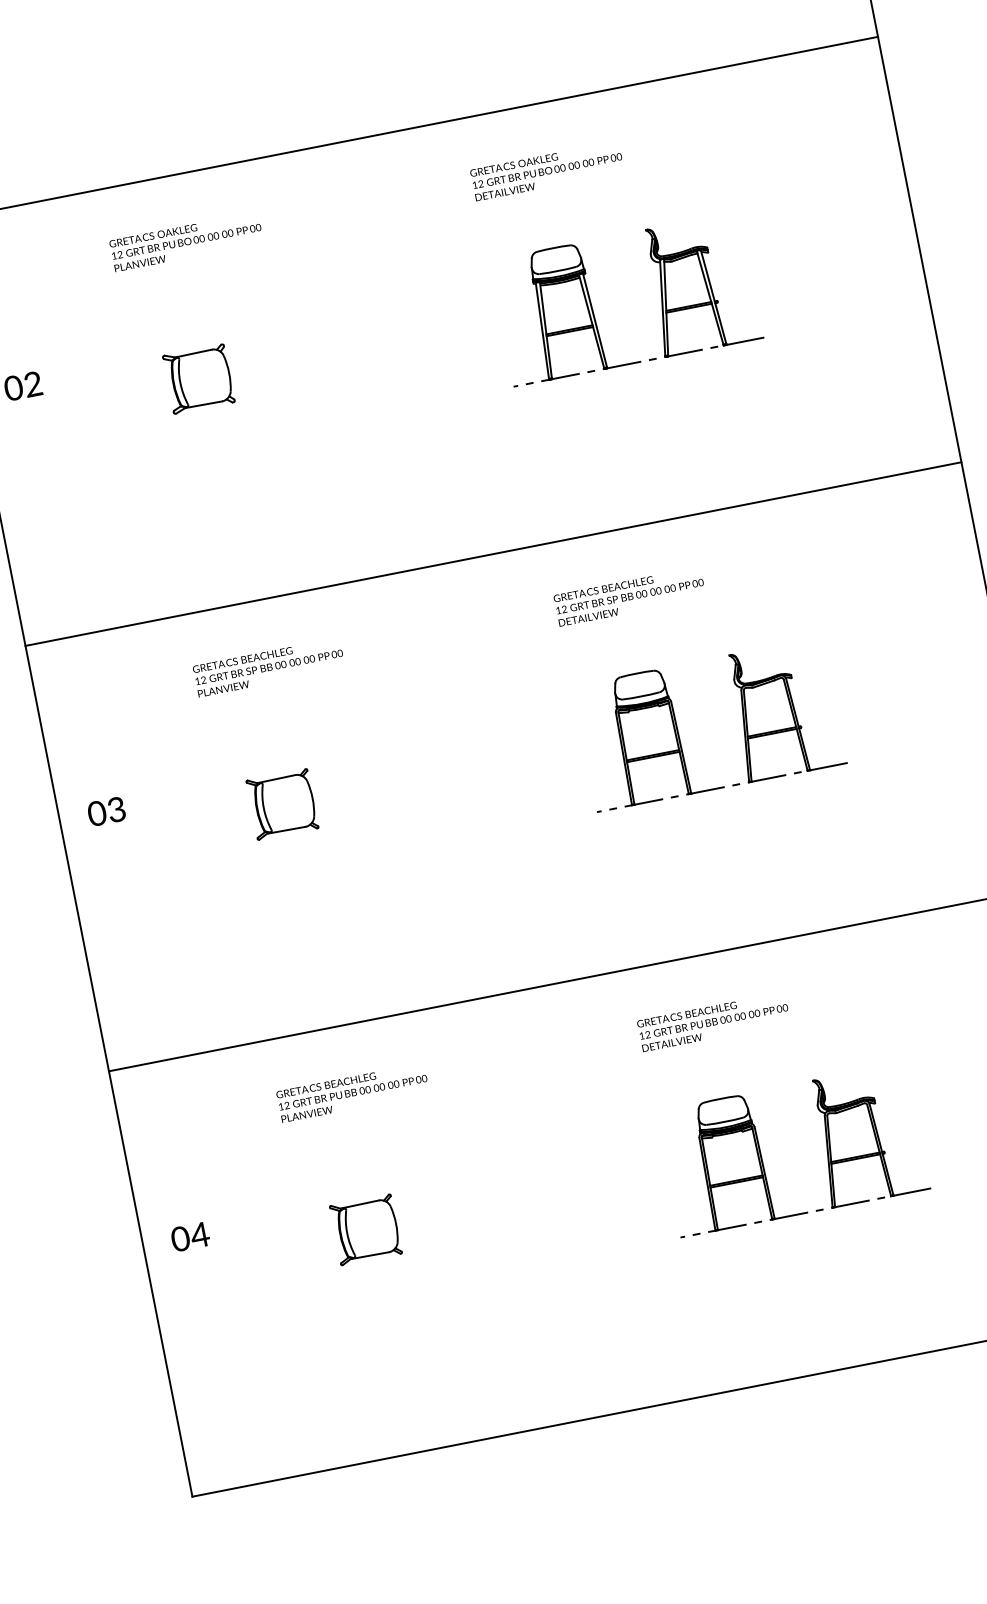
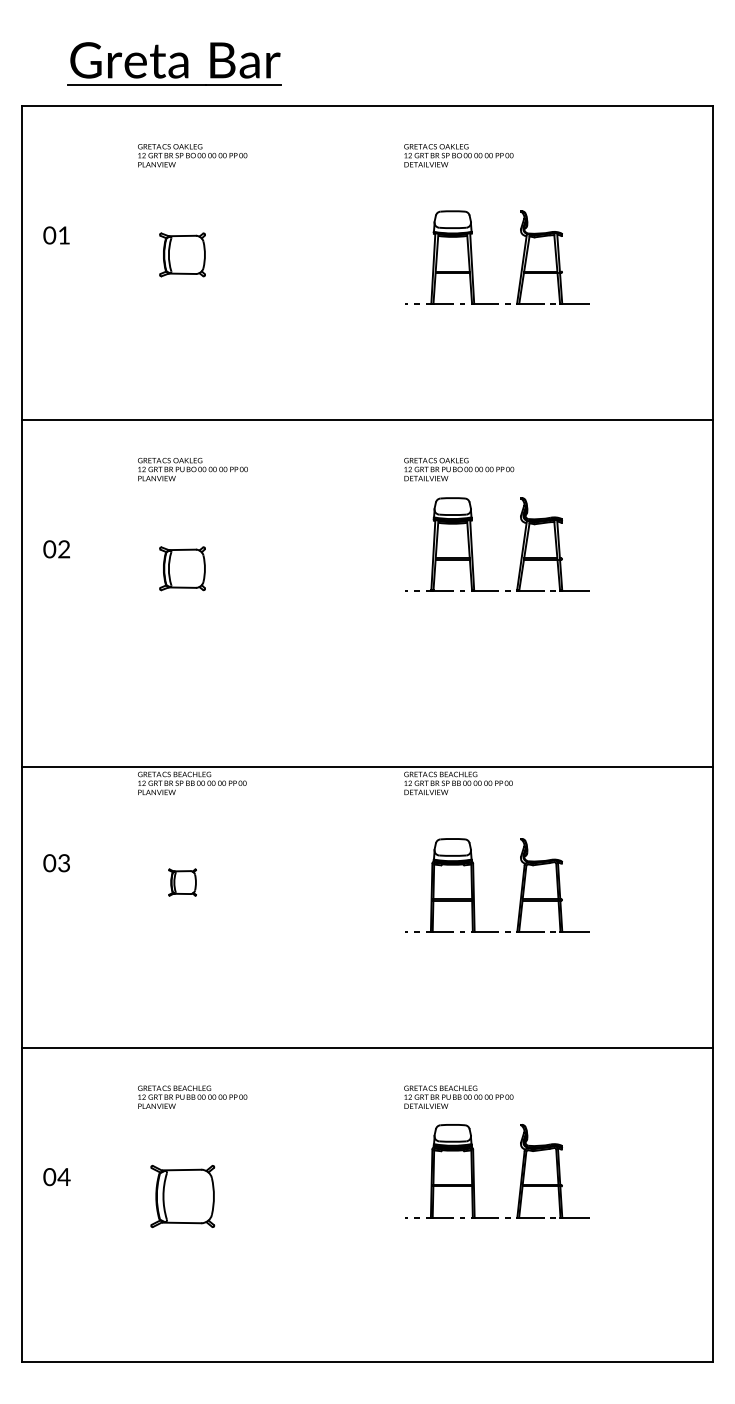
part: (660, 300) -> (521, 550), moved
line: (493, 554) -> (367, 767), moved
part: (282, 804) -> (182, 882), size x0.6
part: (762, 1156) -> (474, 1171), moved
part: (365, 1229) -> (182, 1196), size x1.4

